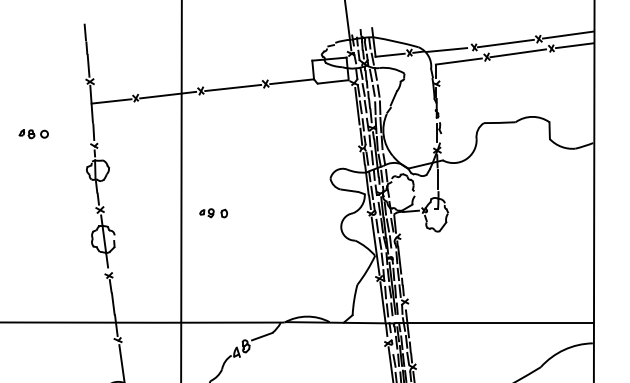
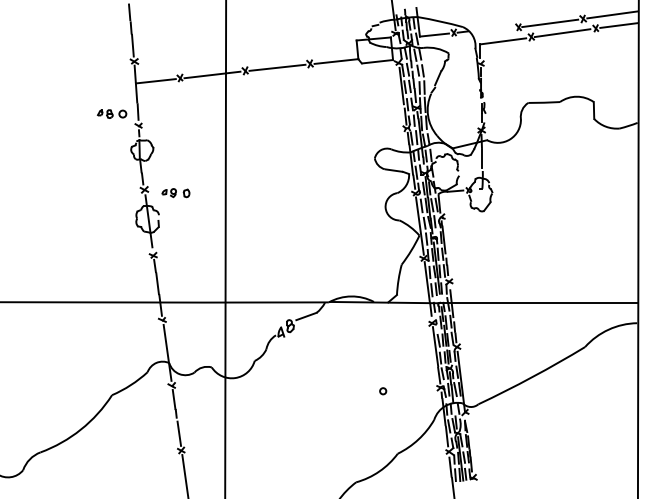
line: (446, 49) -> (490, 29), removed
part: (33, 133) -> (111, 113), moved
part: (213, 213) -> (175, 193), moved

